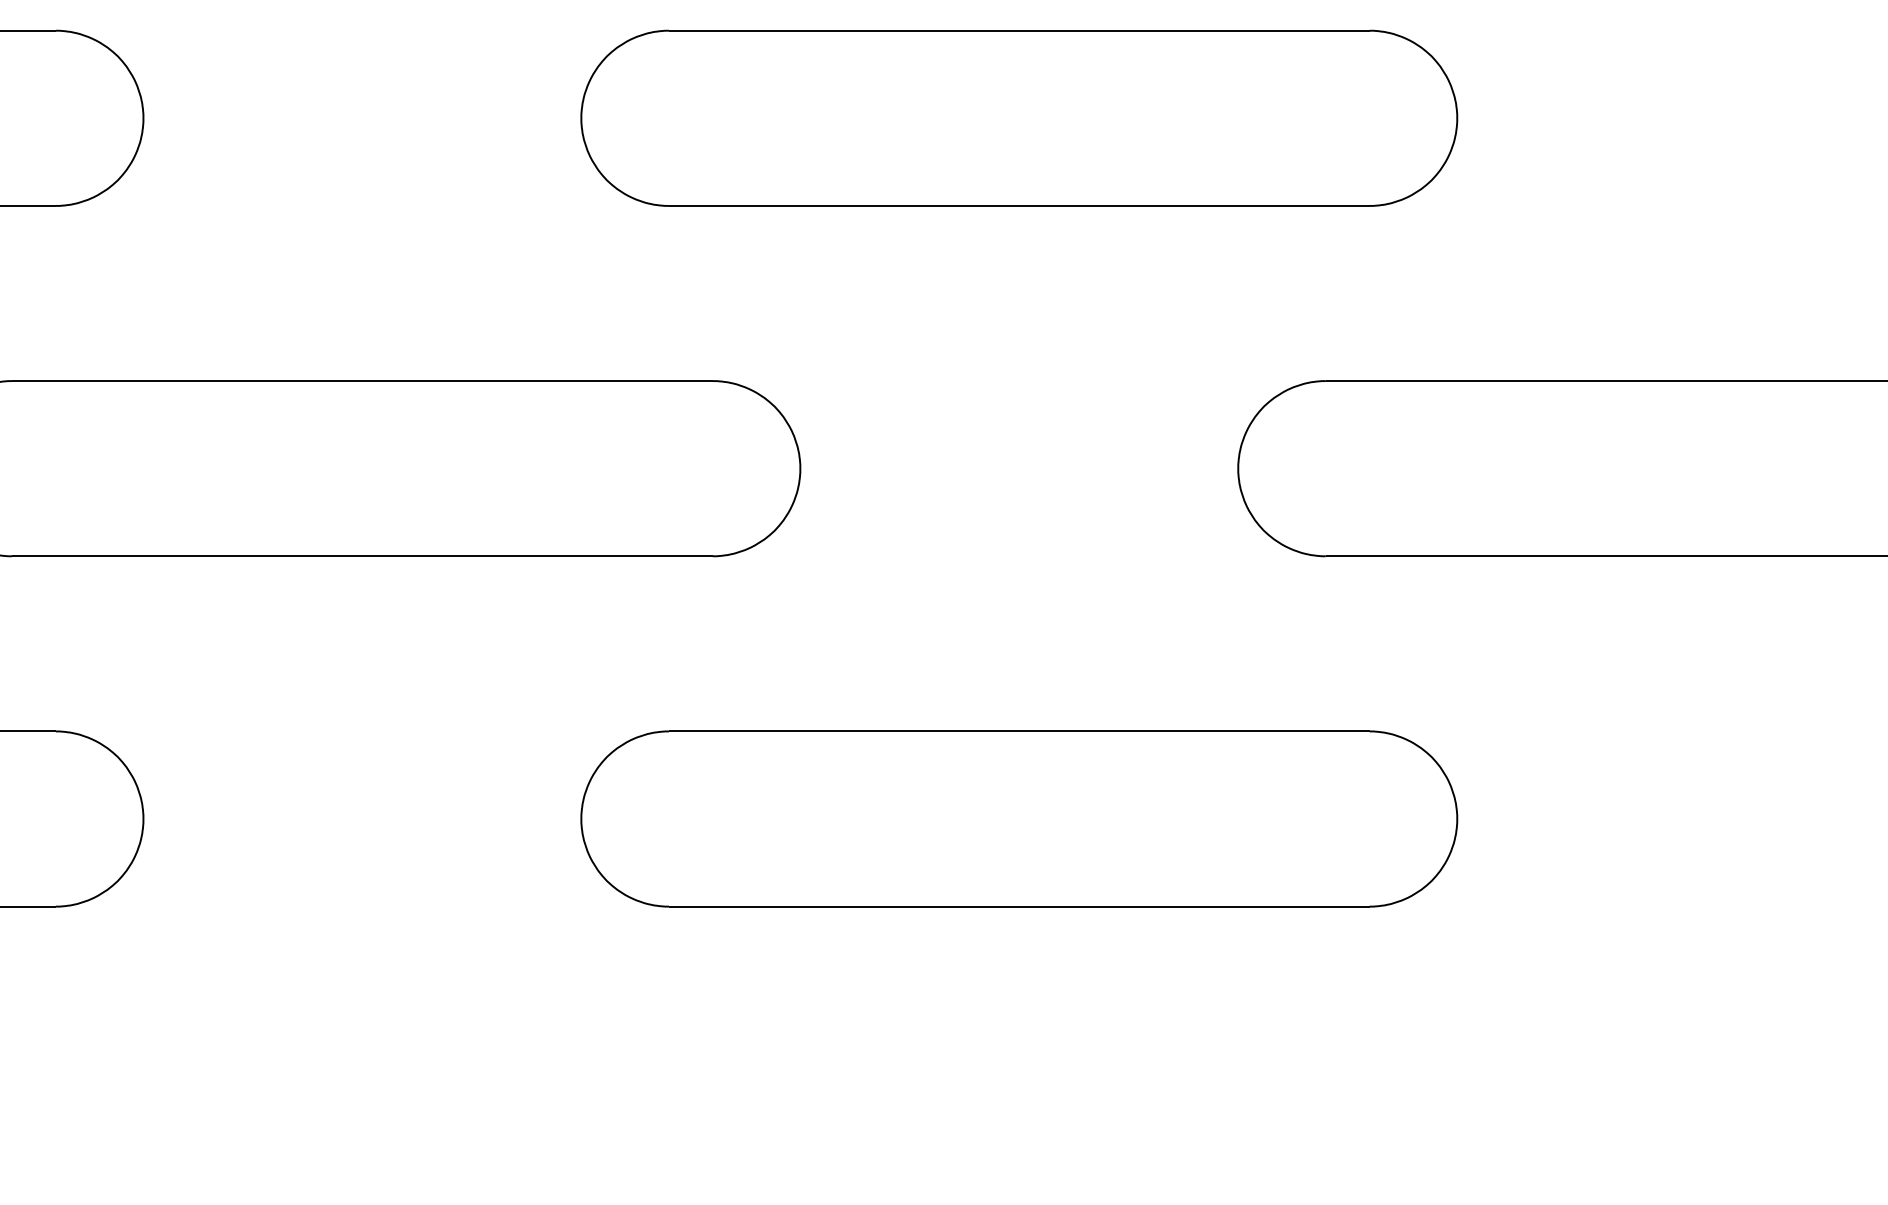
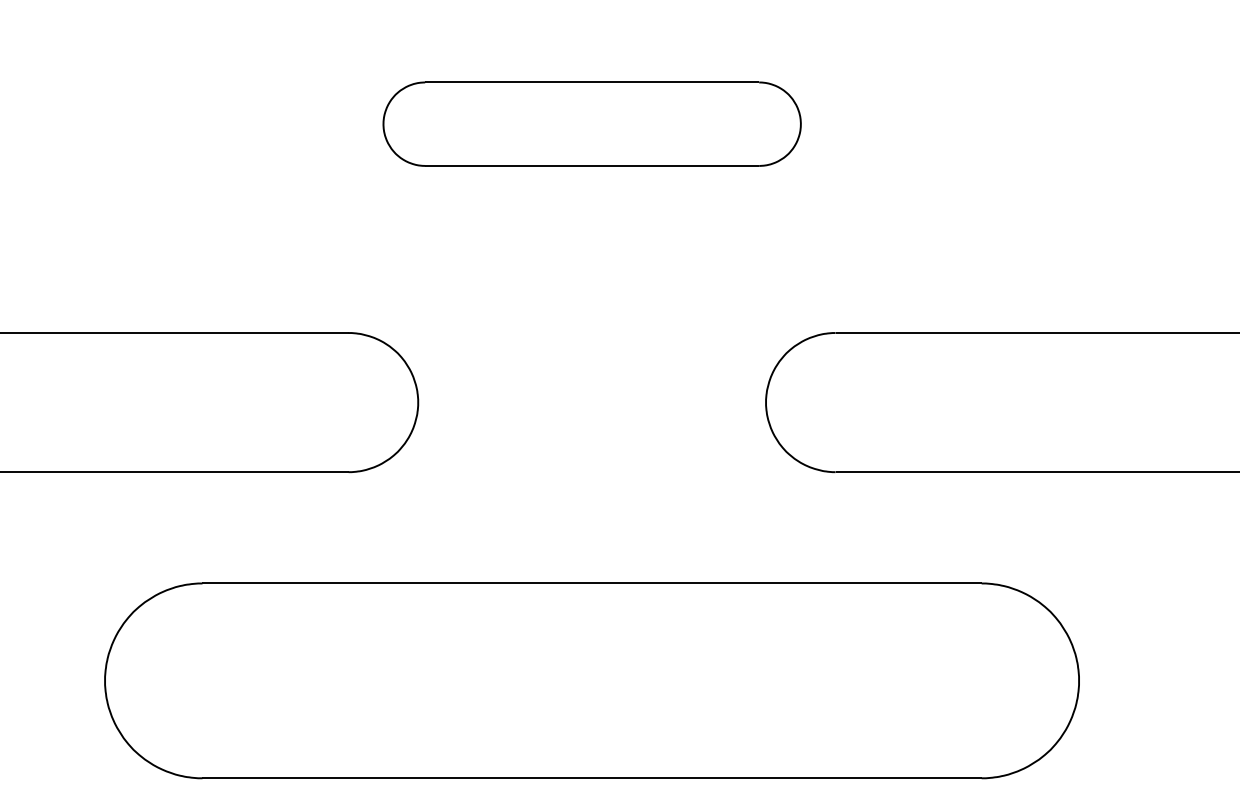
part: (1019, 117) -> (592, 123), size x0.6
part: (1019, 818) -> (592, 680), size x1.4

